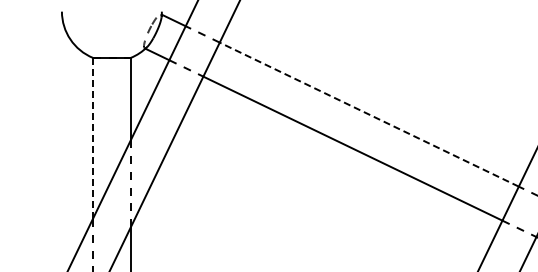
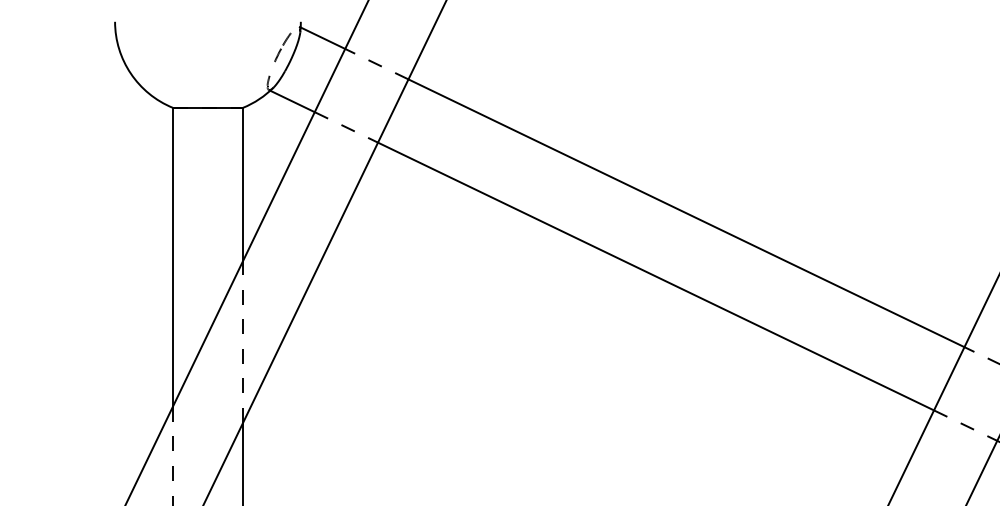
line: (369, 114) -> (686, 213), dashed -> solid
line: (93, 138) -> (173, 257), dashed -> solid

